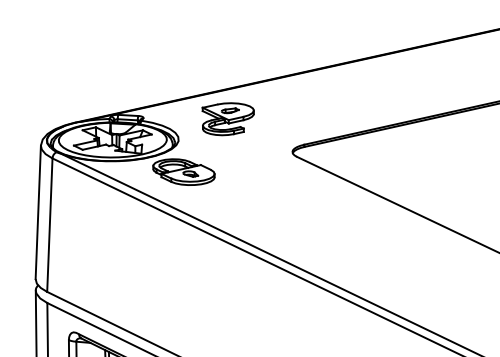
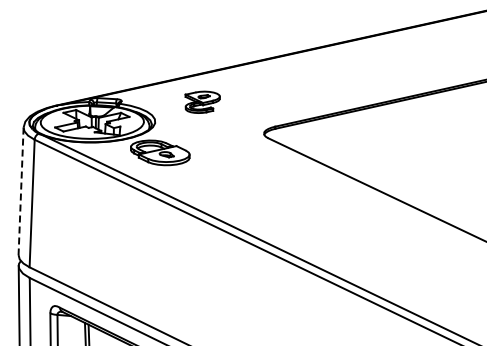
part: (228, 119) -> (202, 102), size x0.7
line: (38, 212) -> (21, 191), solid -> dashed

